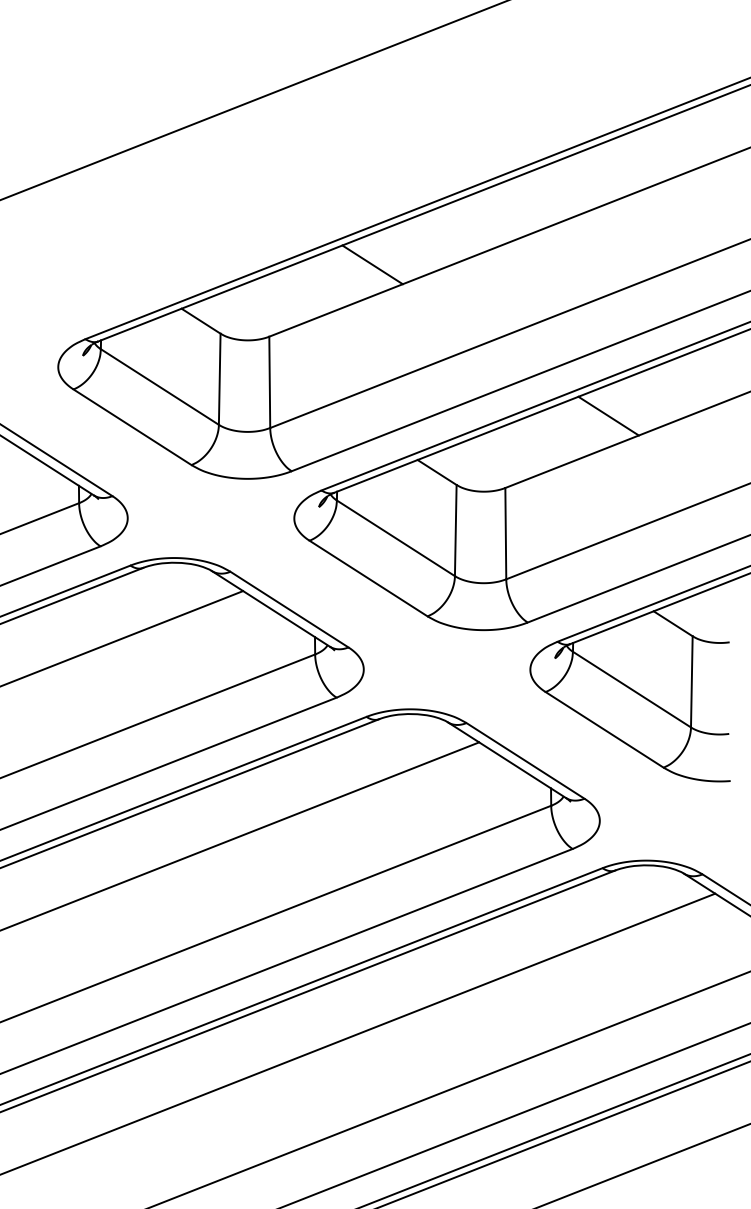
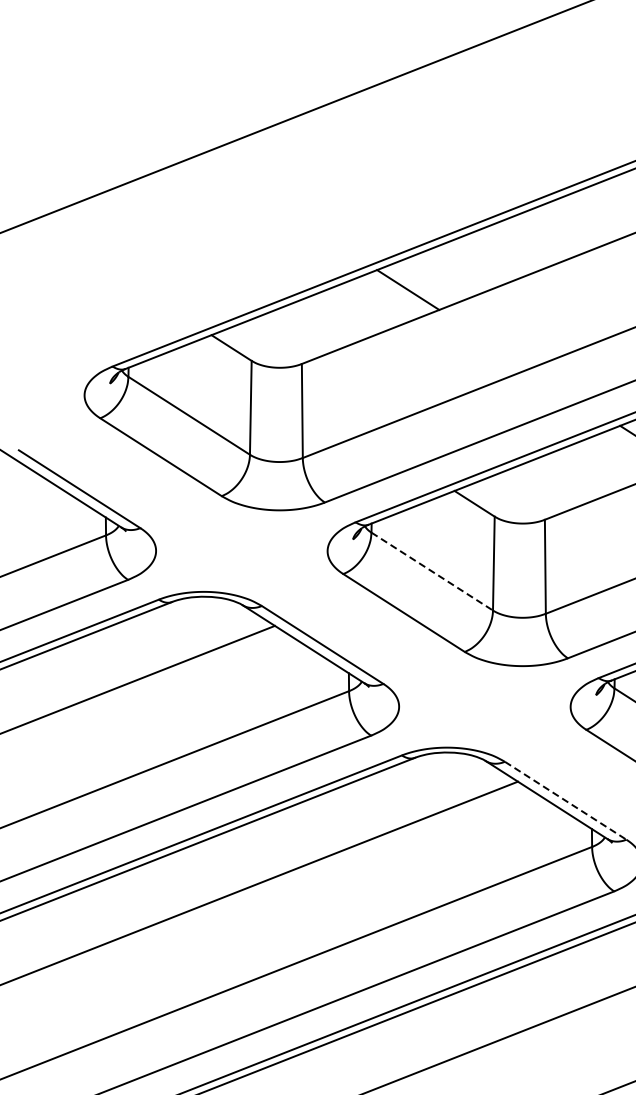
line: (396, 538) -> (432, 571), solid -> dashed
line: (526, 761) -> (566, 801), solid -> dashed

